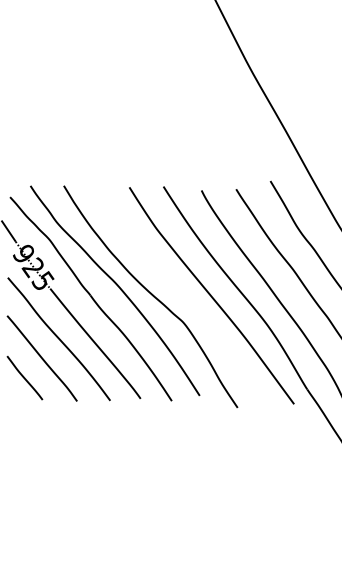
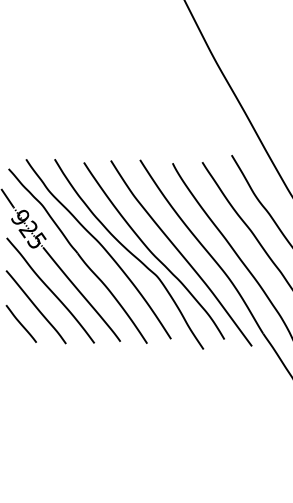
curve: (176, 293) -> (151, 251), added

